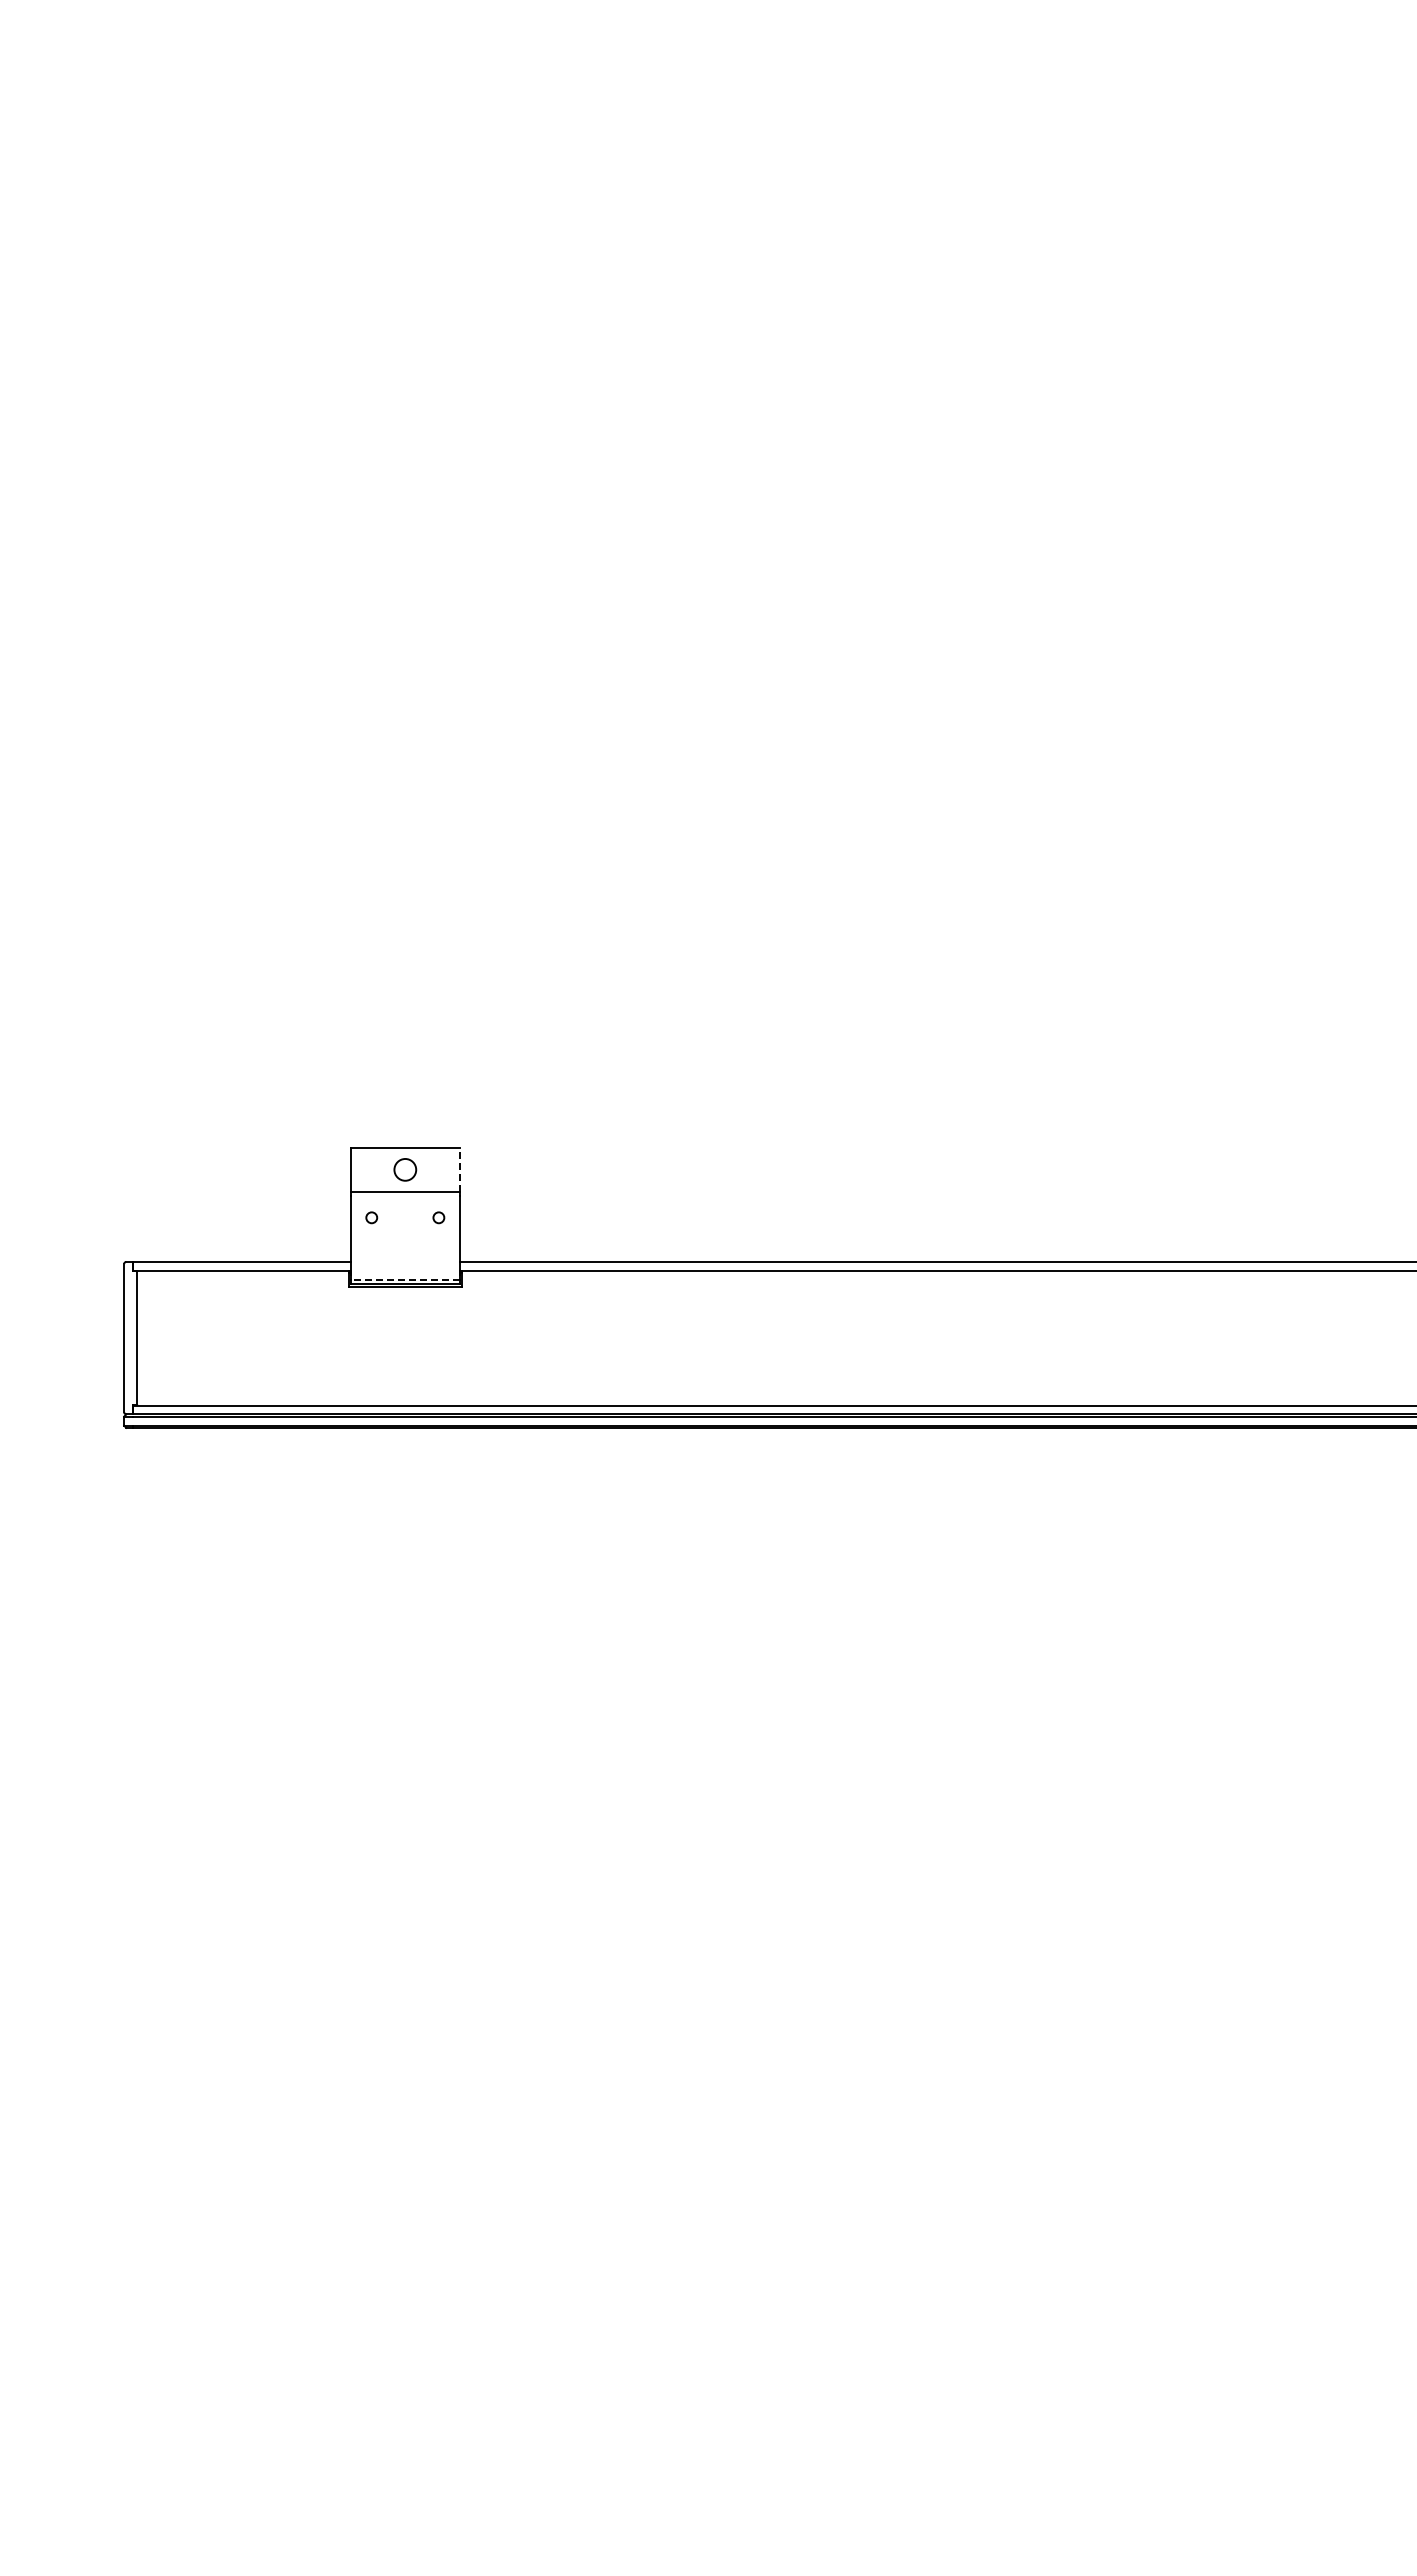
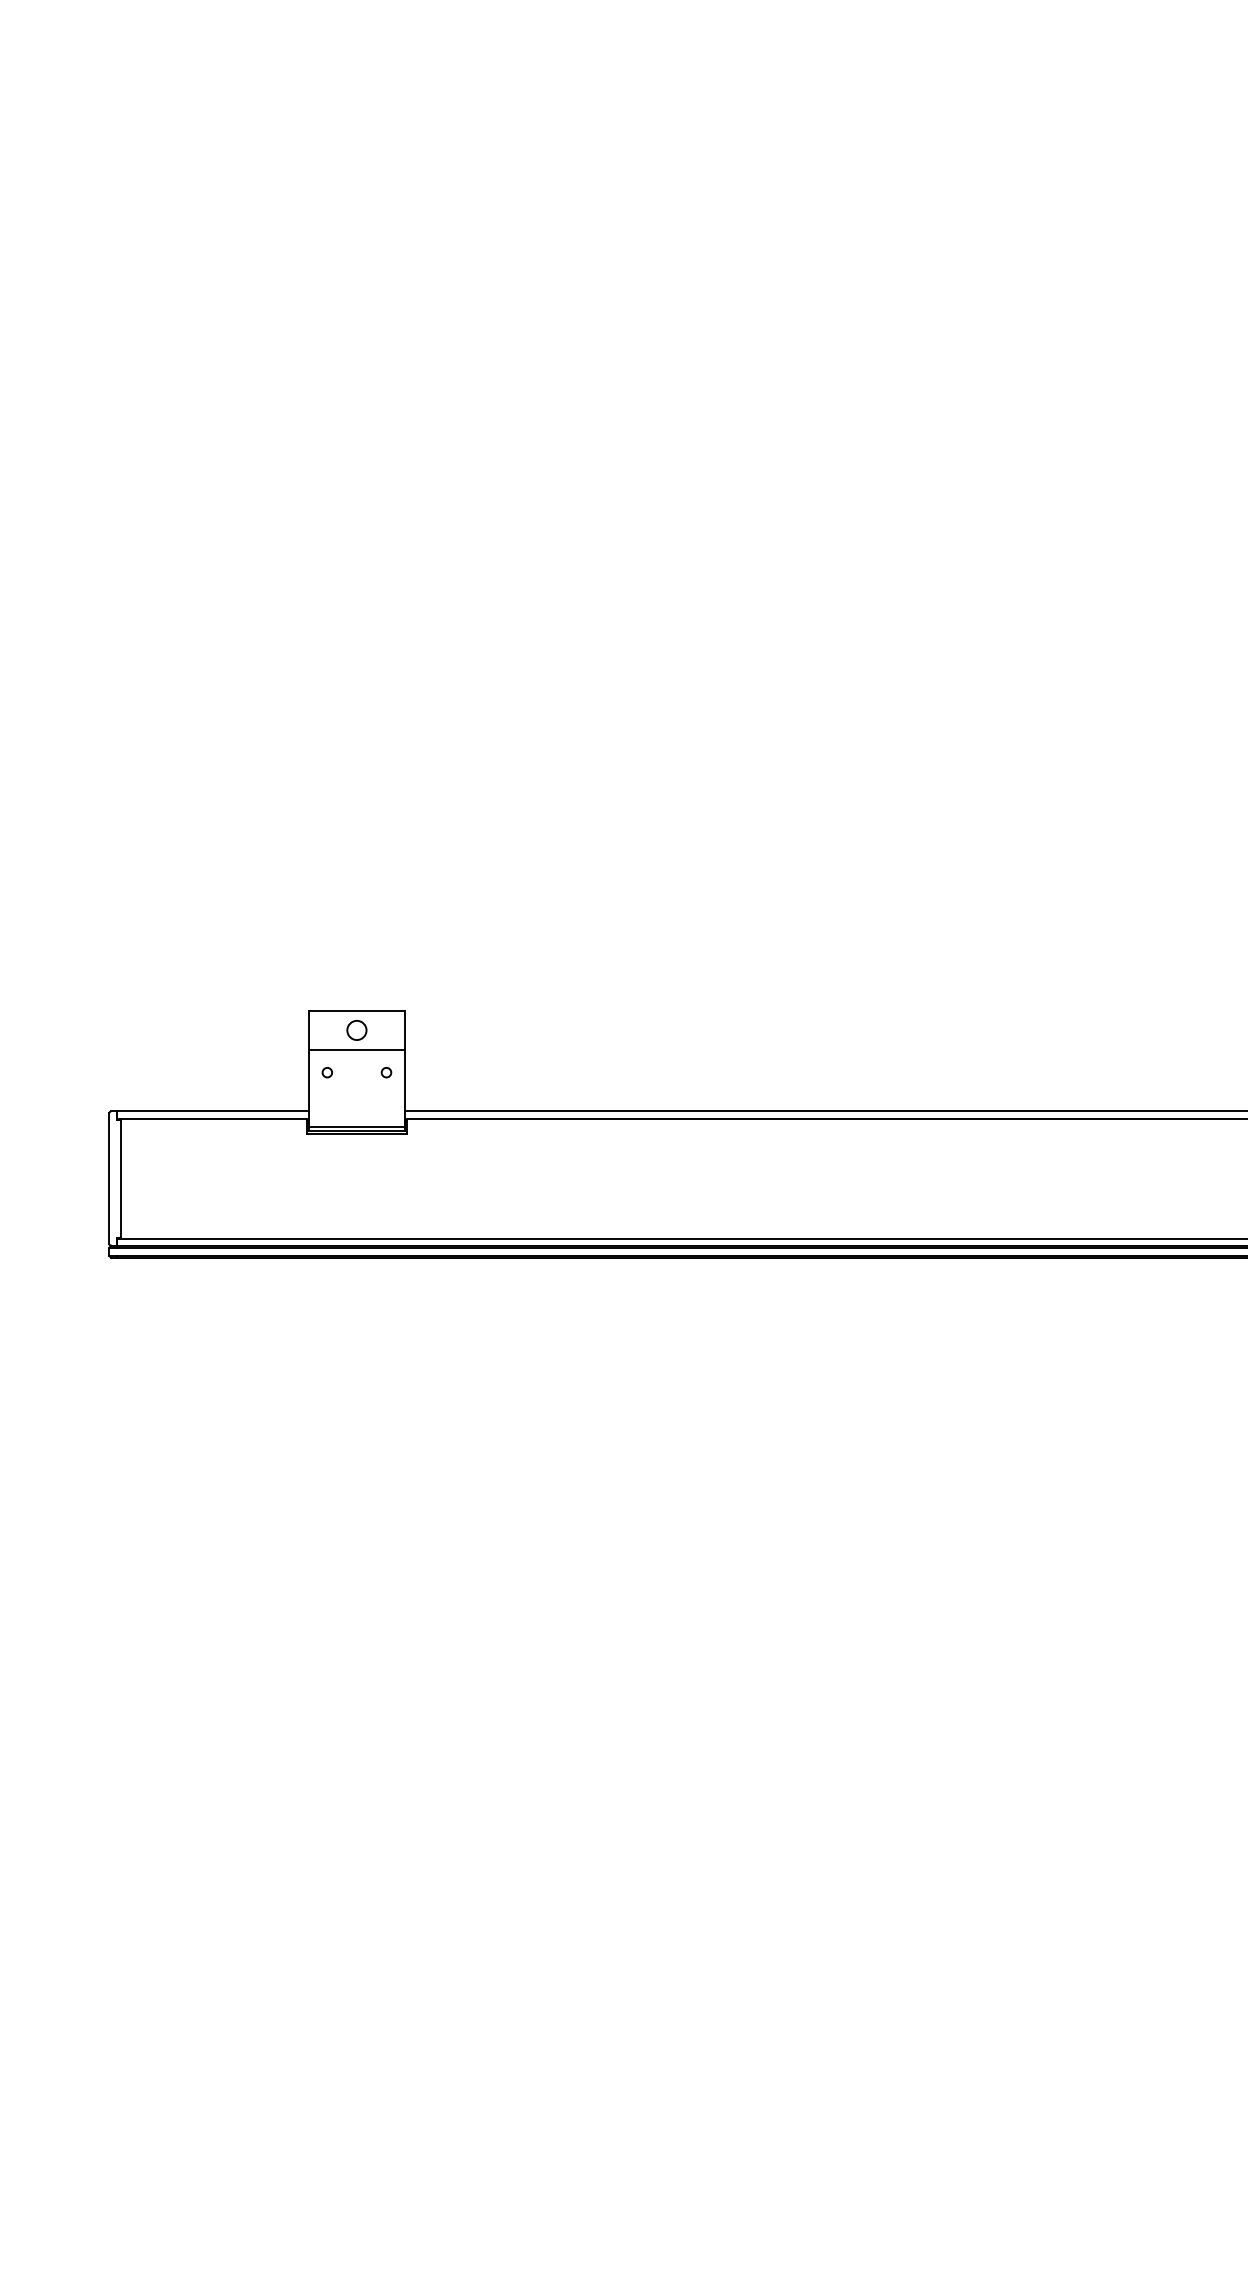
line: (459, 1169) -> (404, 1030), dashed -> solid
line: (404, 1279) -> (356, 1127), dashed -> solid

